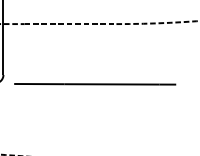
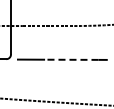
line: (111, 83) -> (71, 59), solid -> dashed

